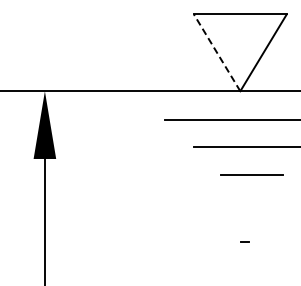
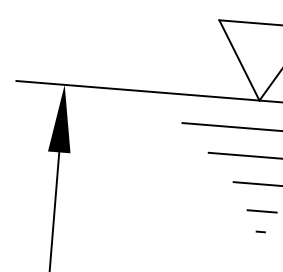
line: (217, 52) -> (239, 60), dashed -> solid
line: (251, 201) -> (261, 211), added
line: (244, 241) -> (260, 231), moved

